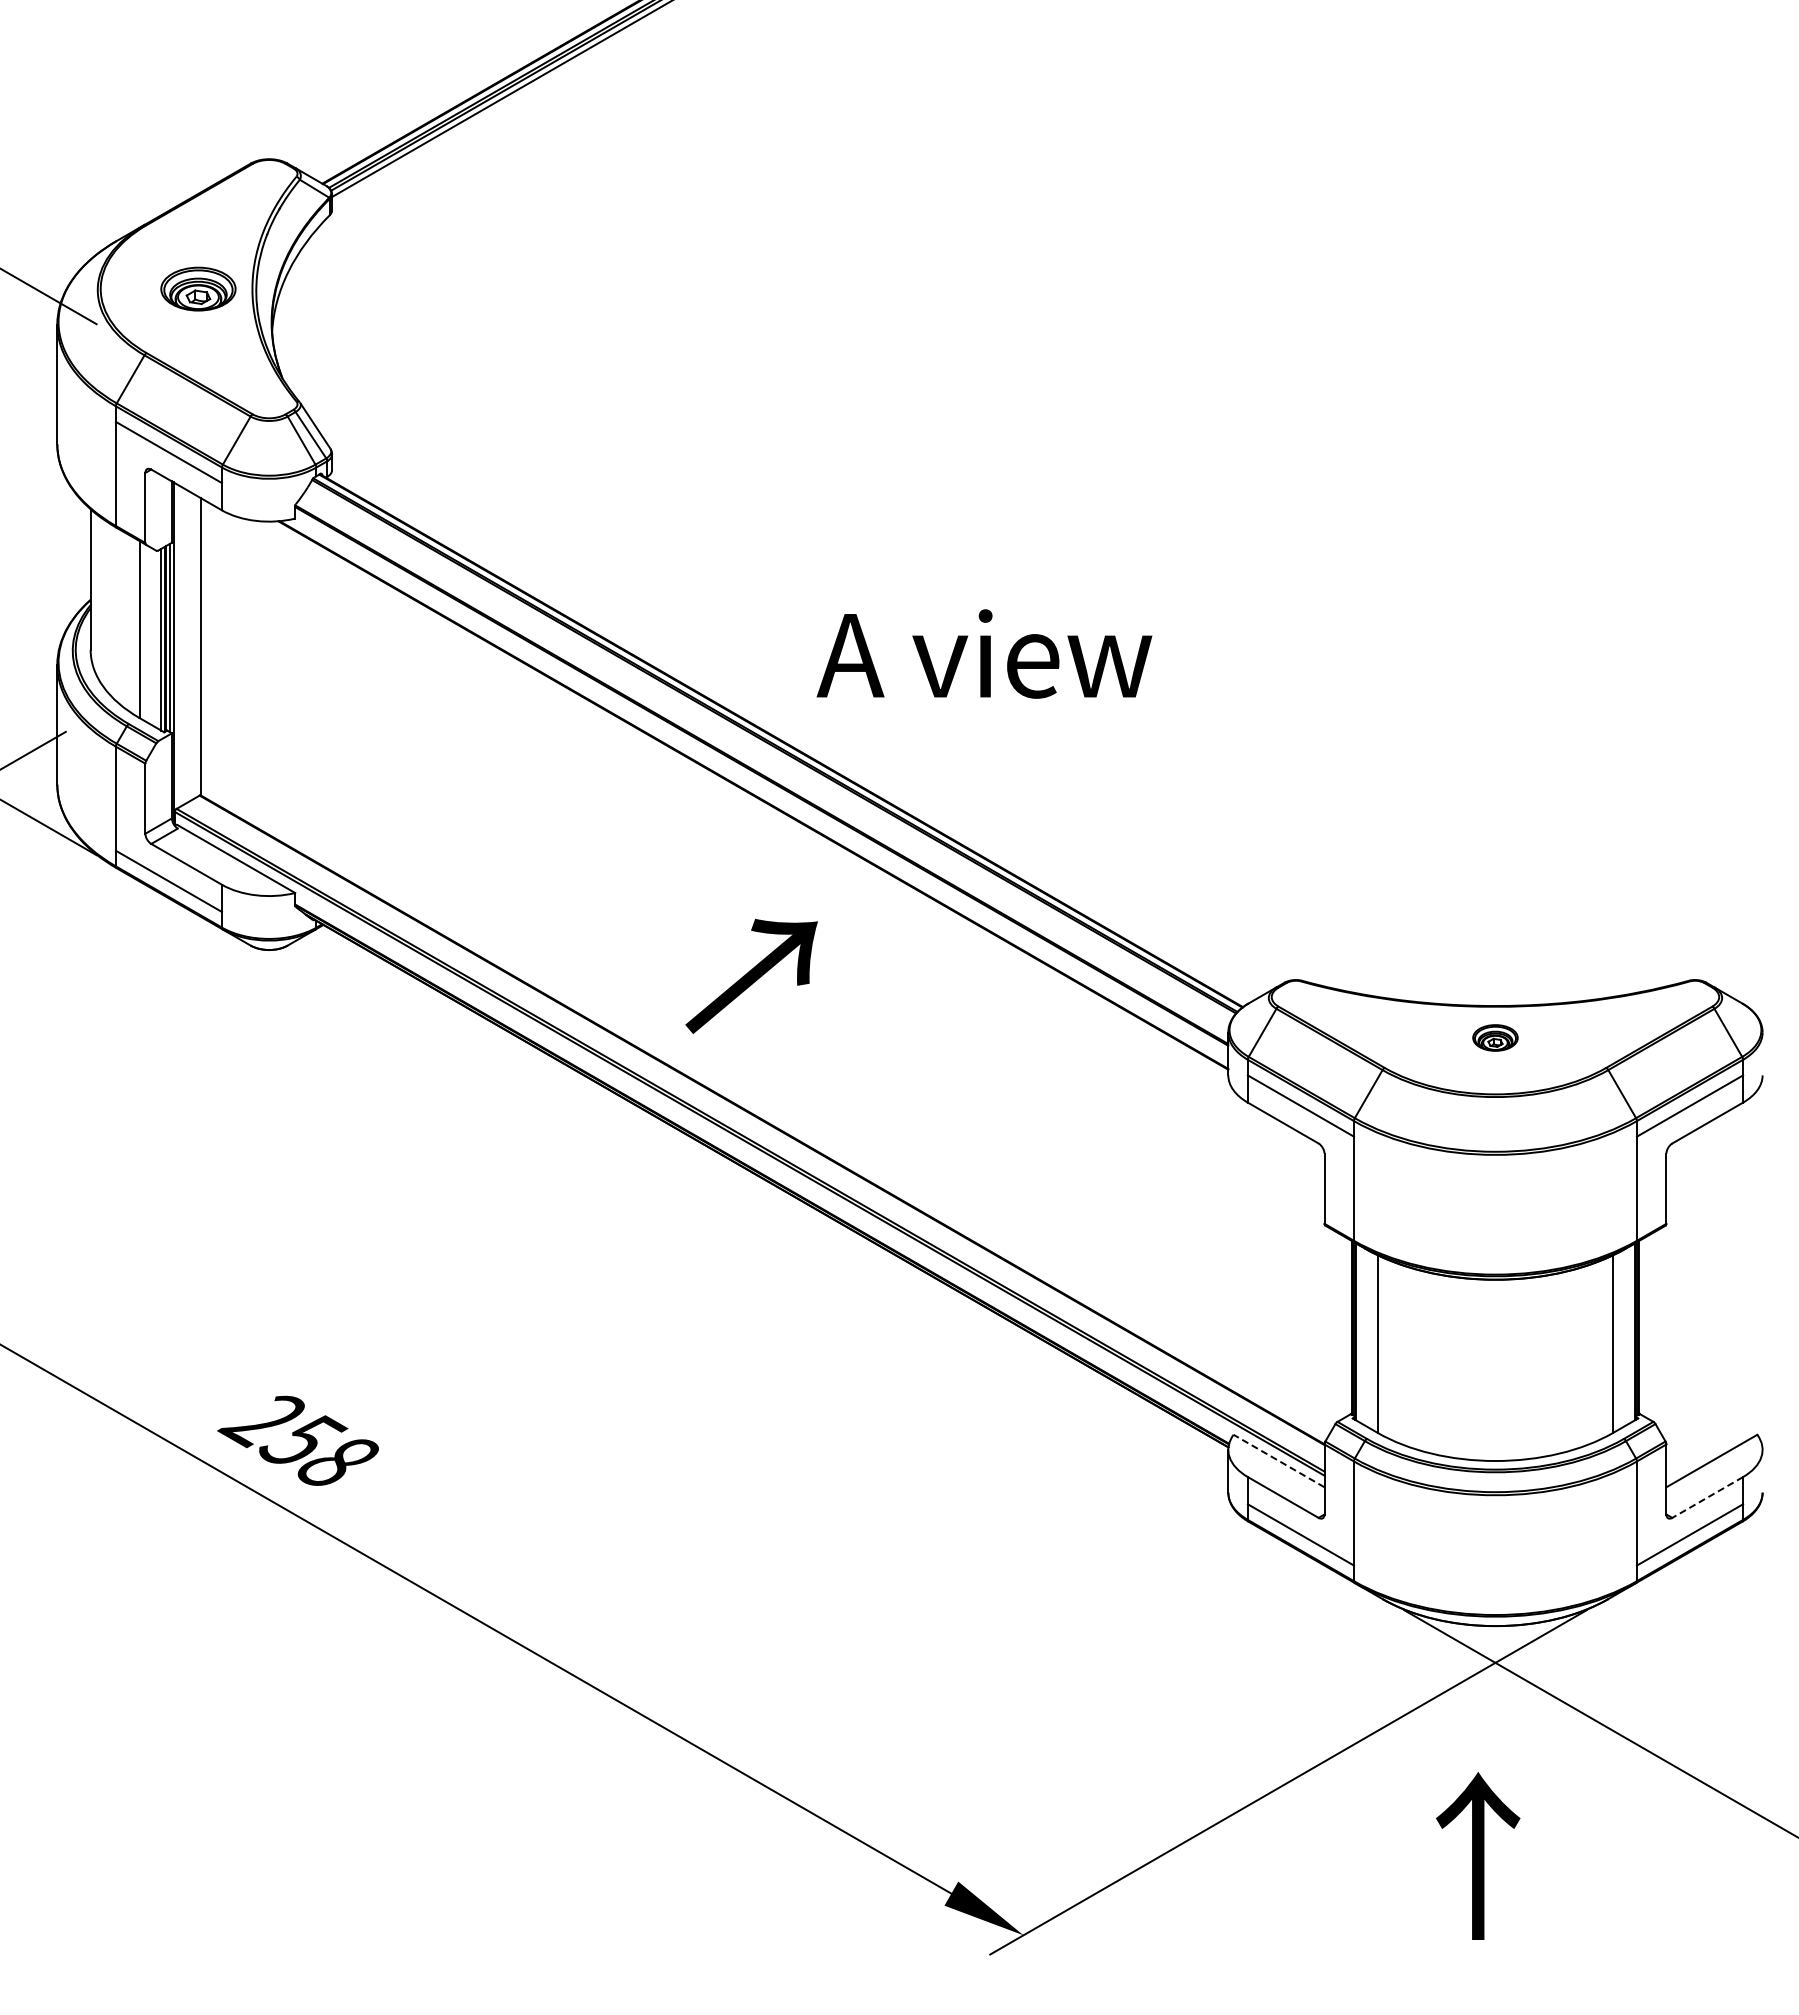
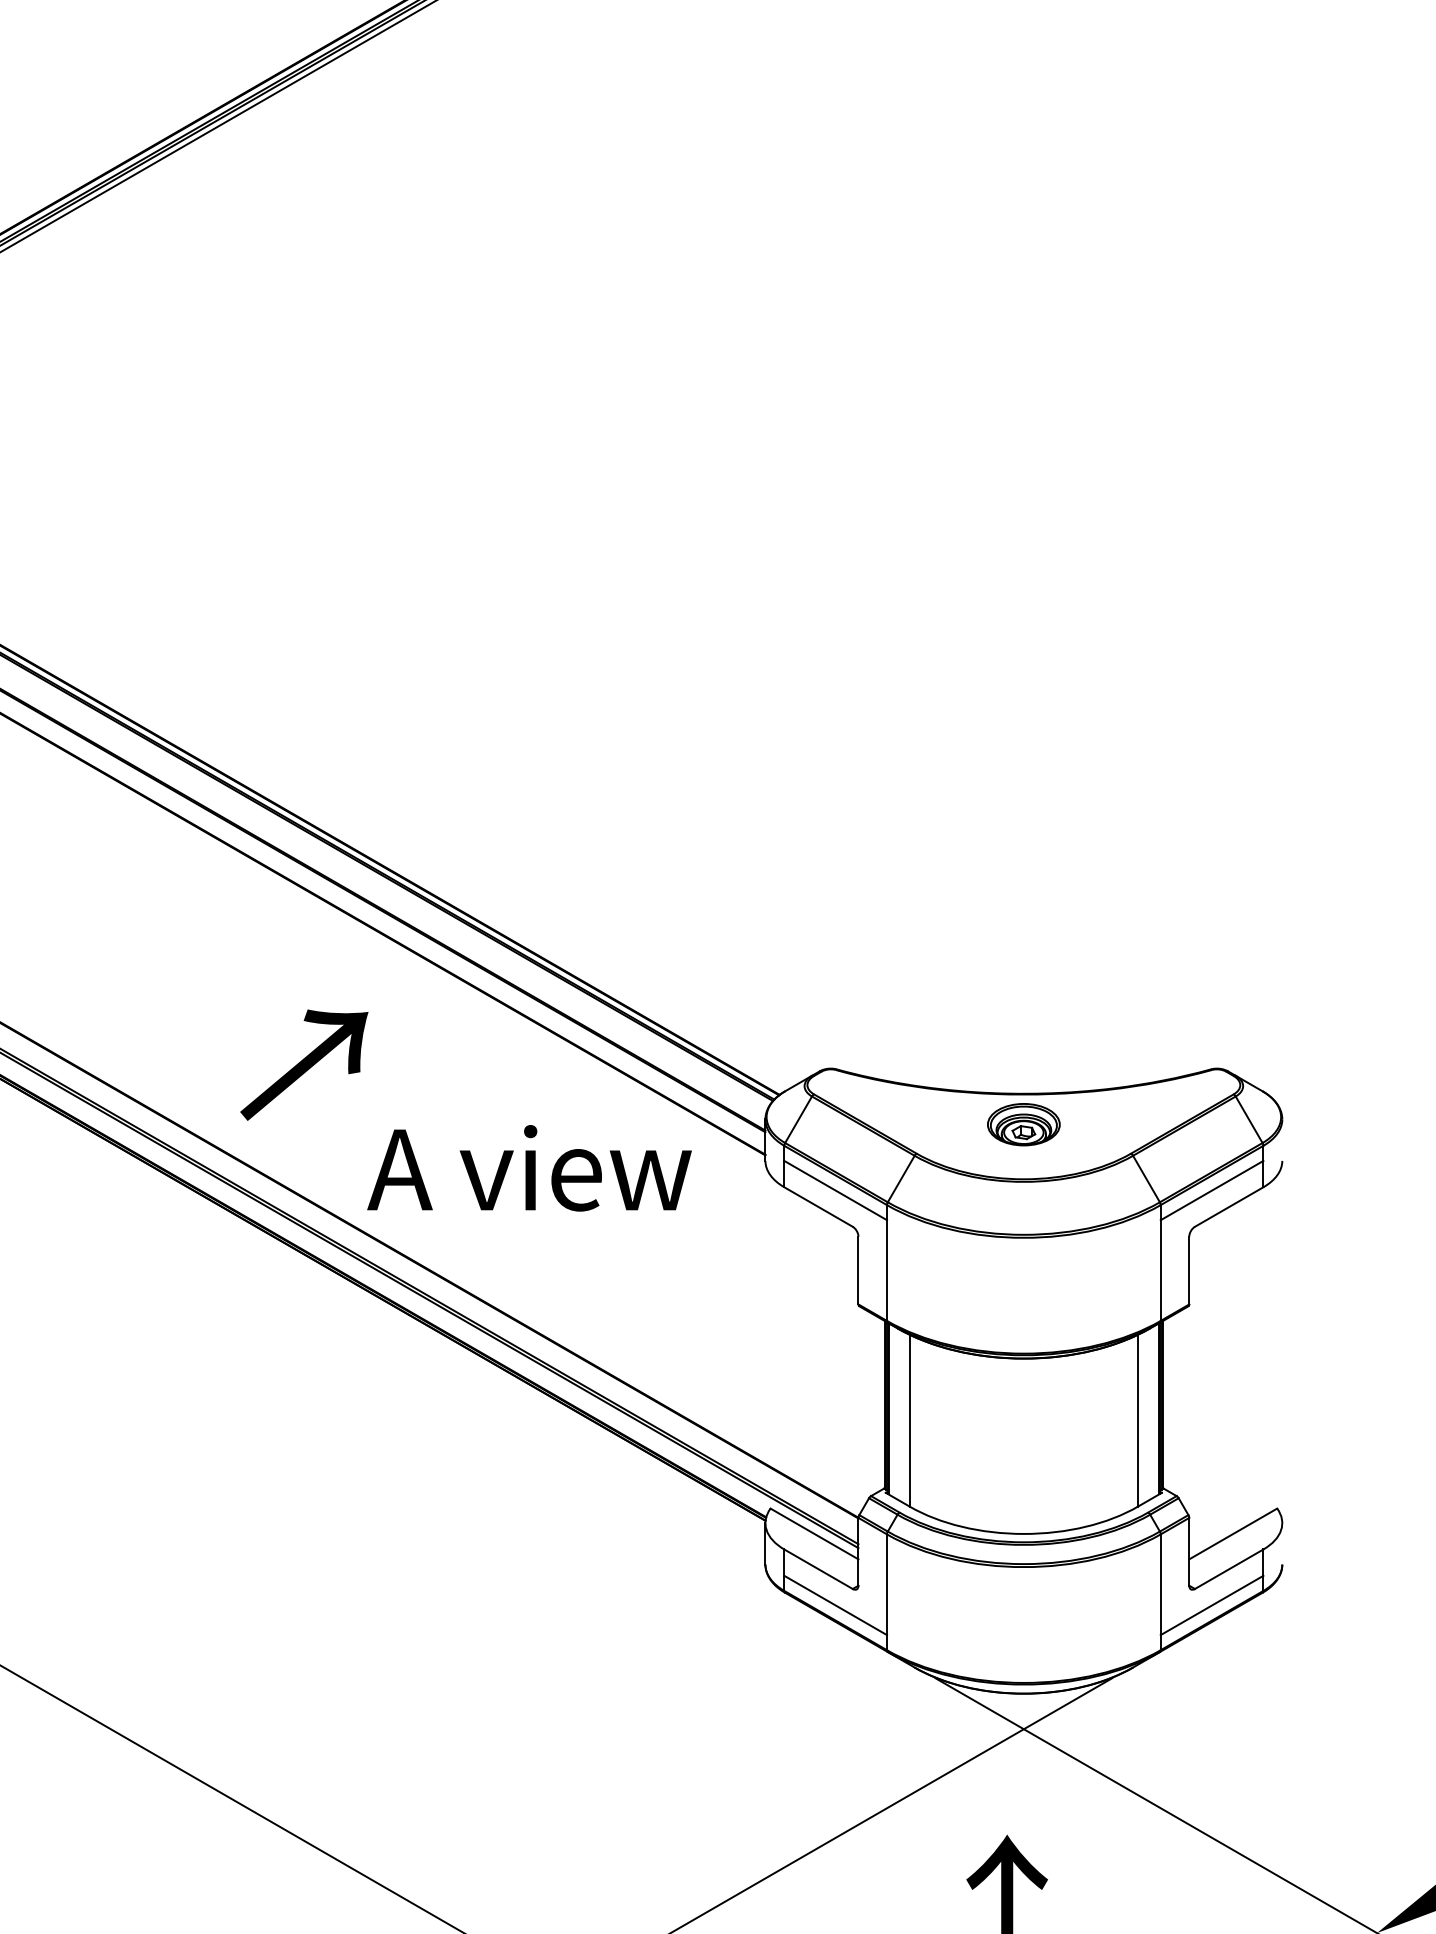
text: (984, 653) -> (529, 1167), moved
part: (1495, 1037) -> (1023, 1124), size x1.67
line: (1278, 1460) -> (813, 1533), dashed -> solid
line: (1707, 1497) -> (1228, 1569), dashed -> solid

